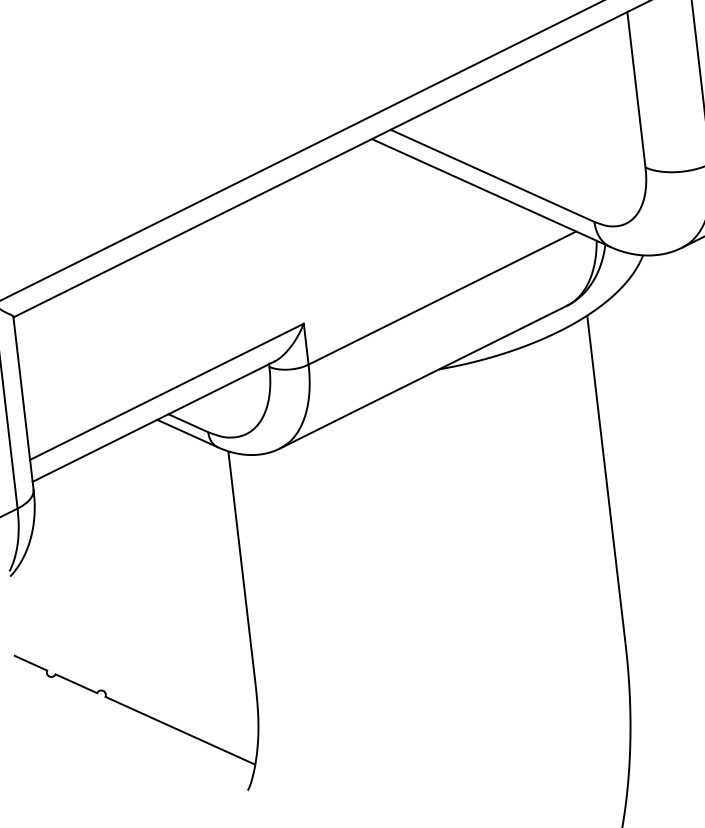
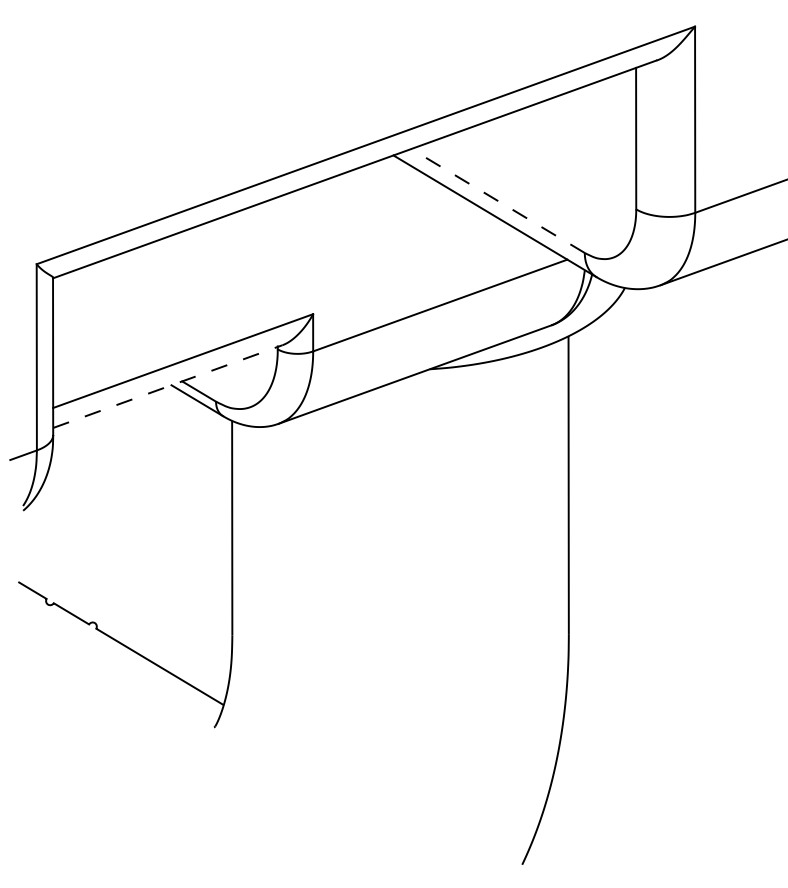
line: (491, 175) -> (497, 200), solid -> dashed
line: (152, 421) -> (167, 386), solid -> dashed

